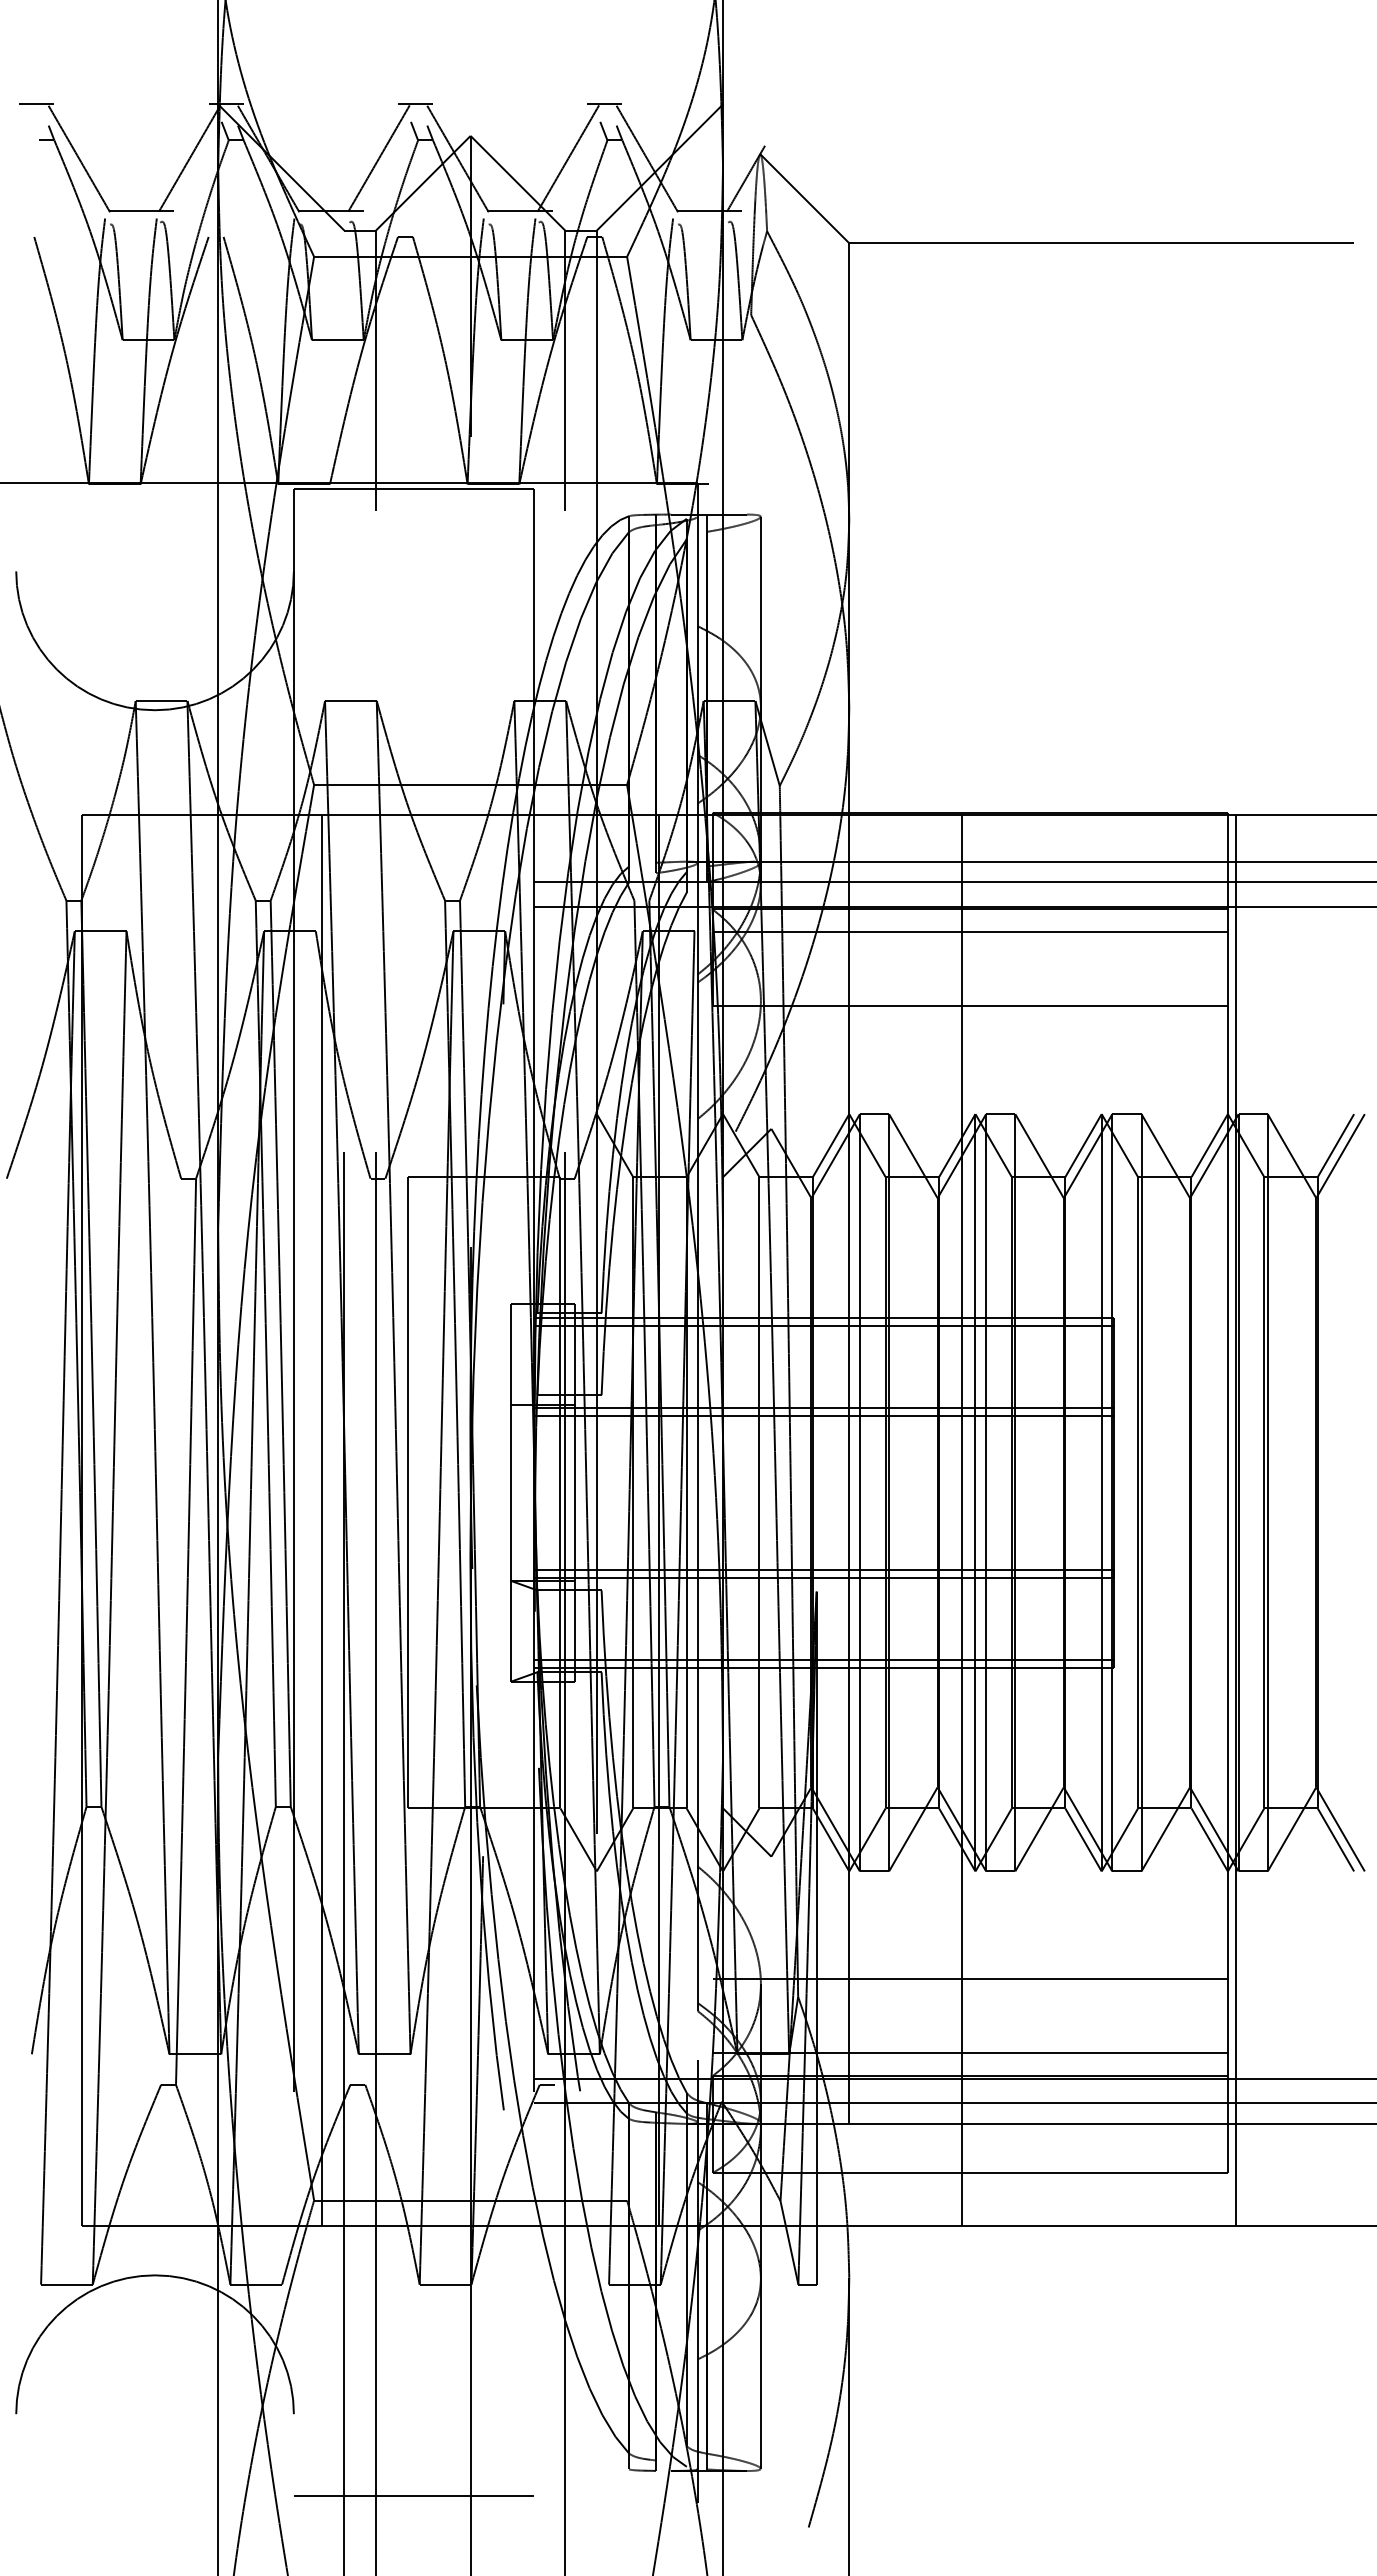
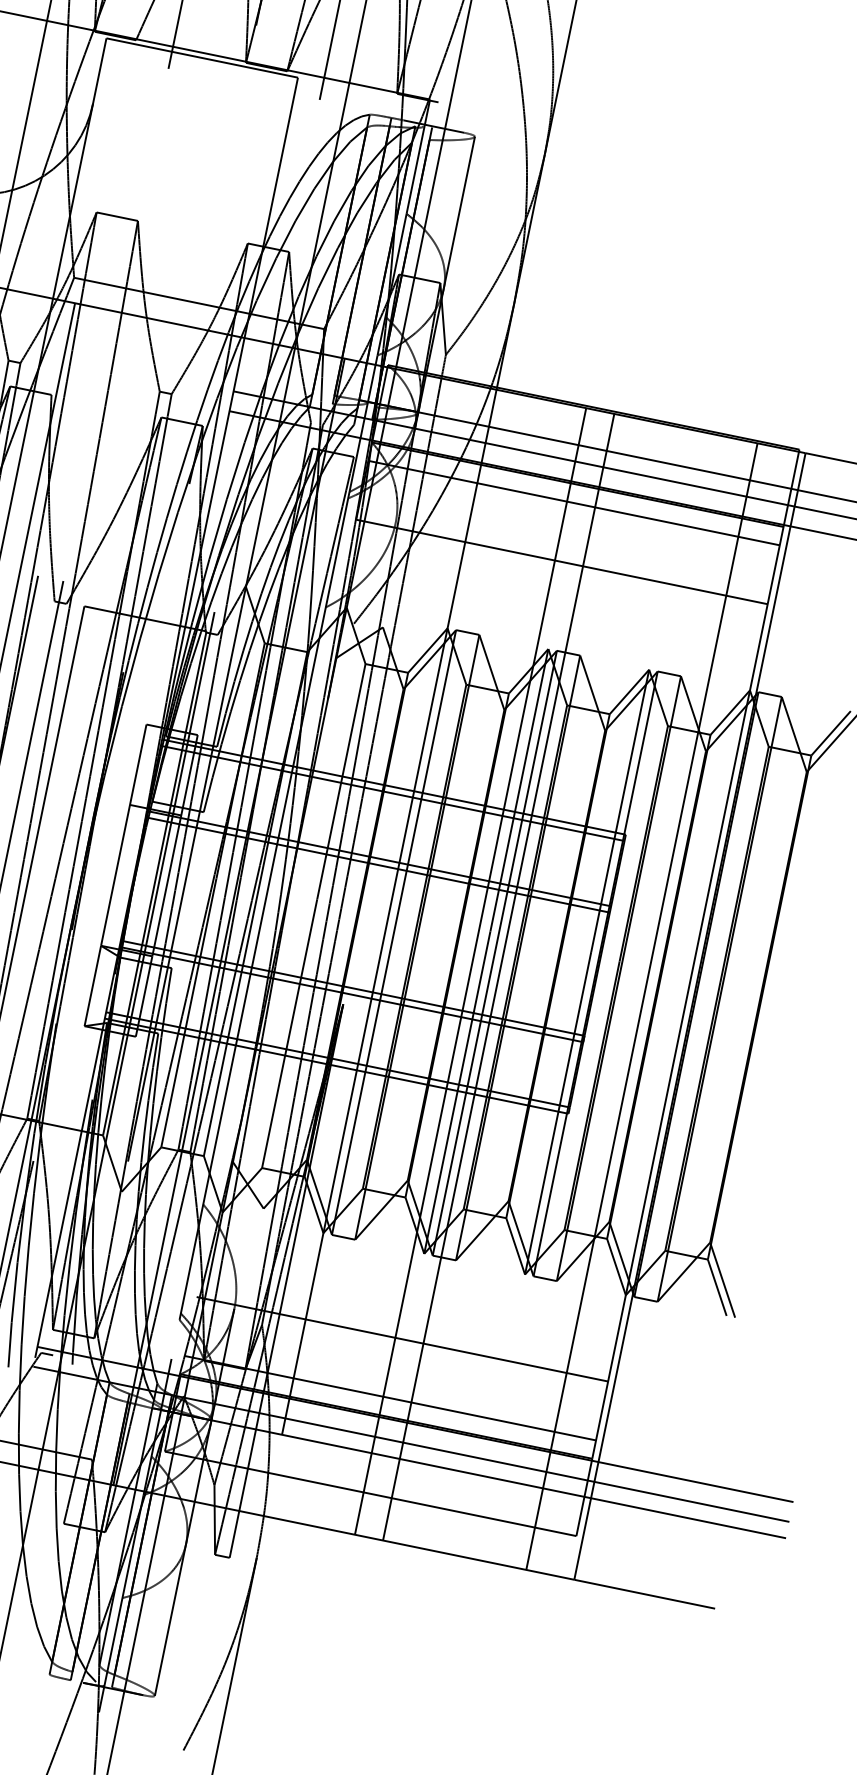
line: (996, 1520) -> (498, 977), added
line: (1176, 1520) -> (642, 1006), added

